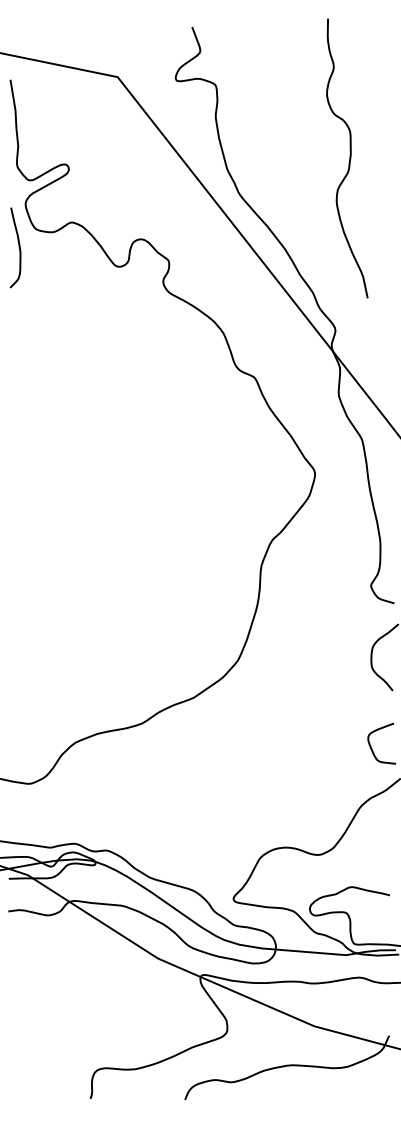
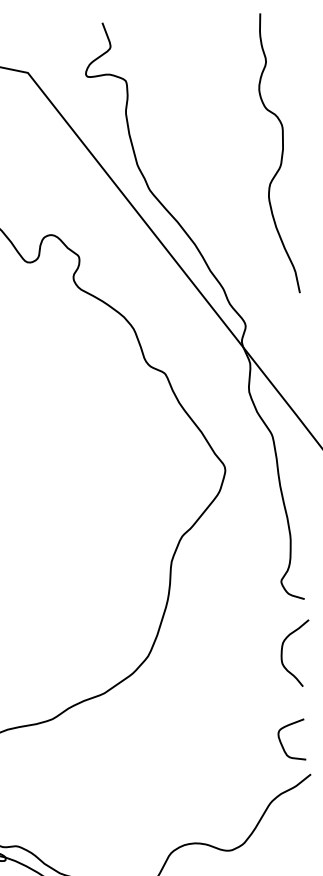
curve: (349, 158) -> (281, 153), moved

